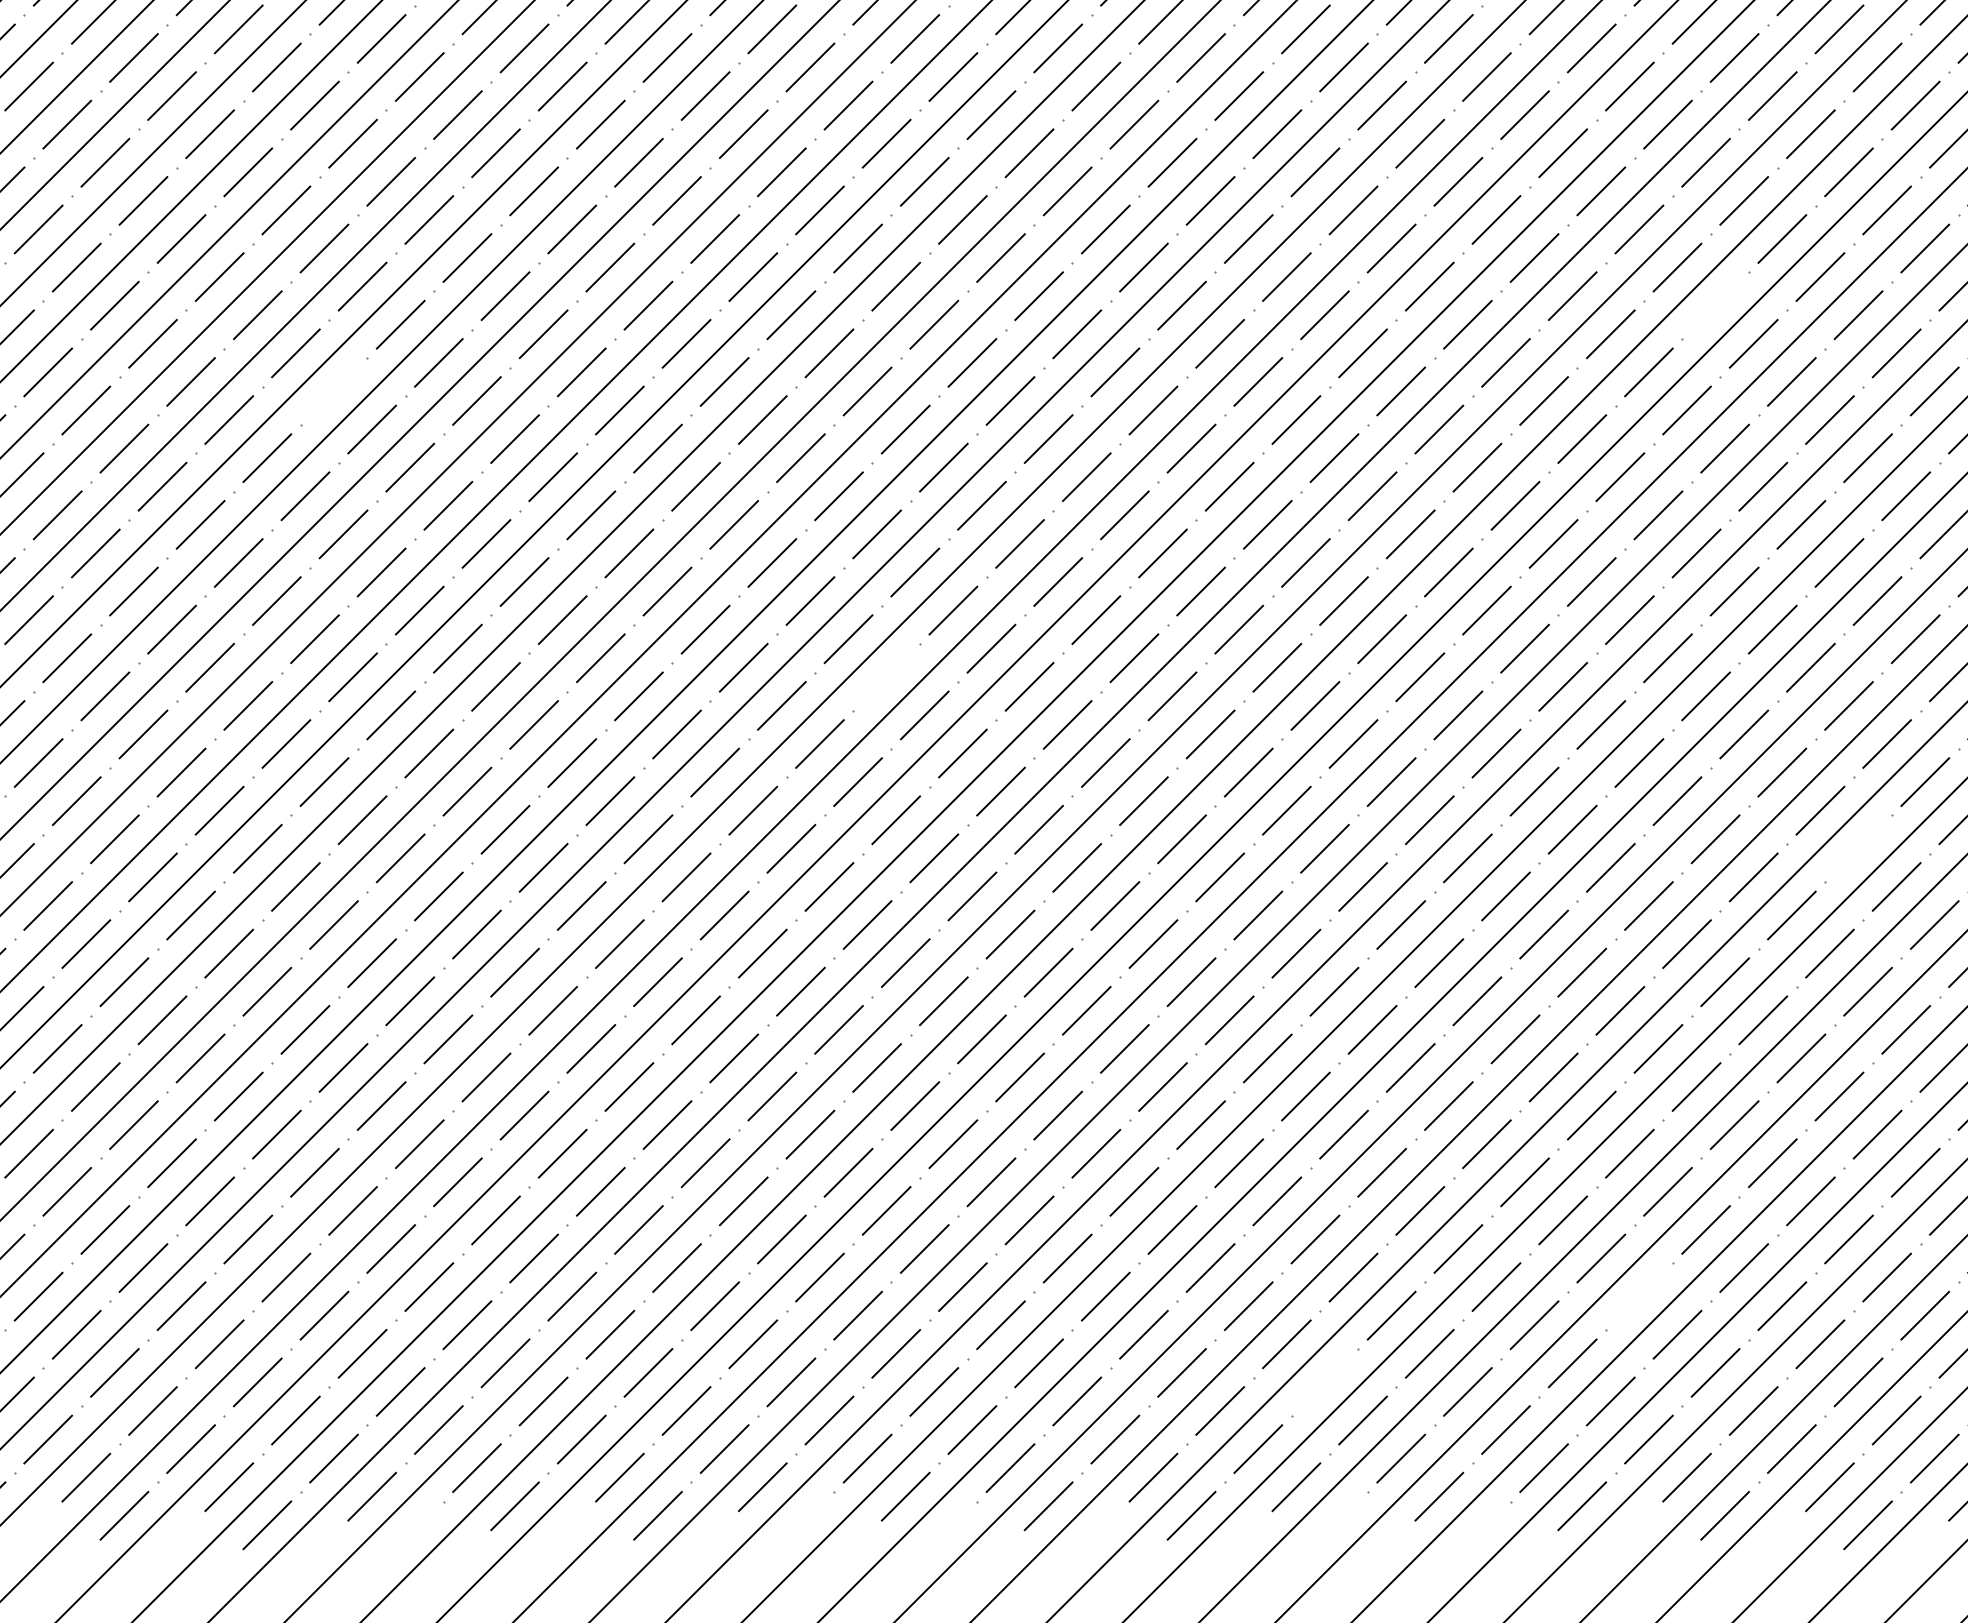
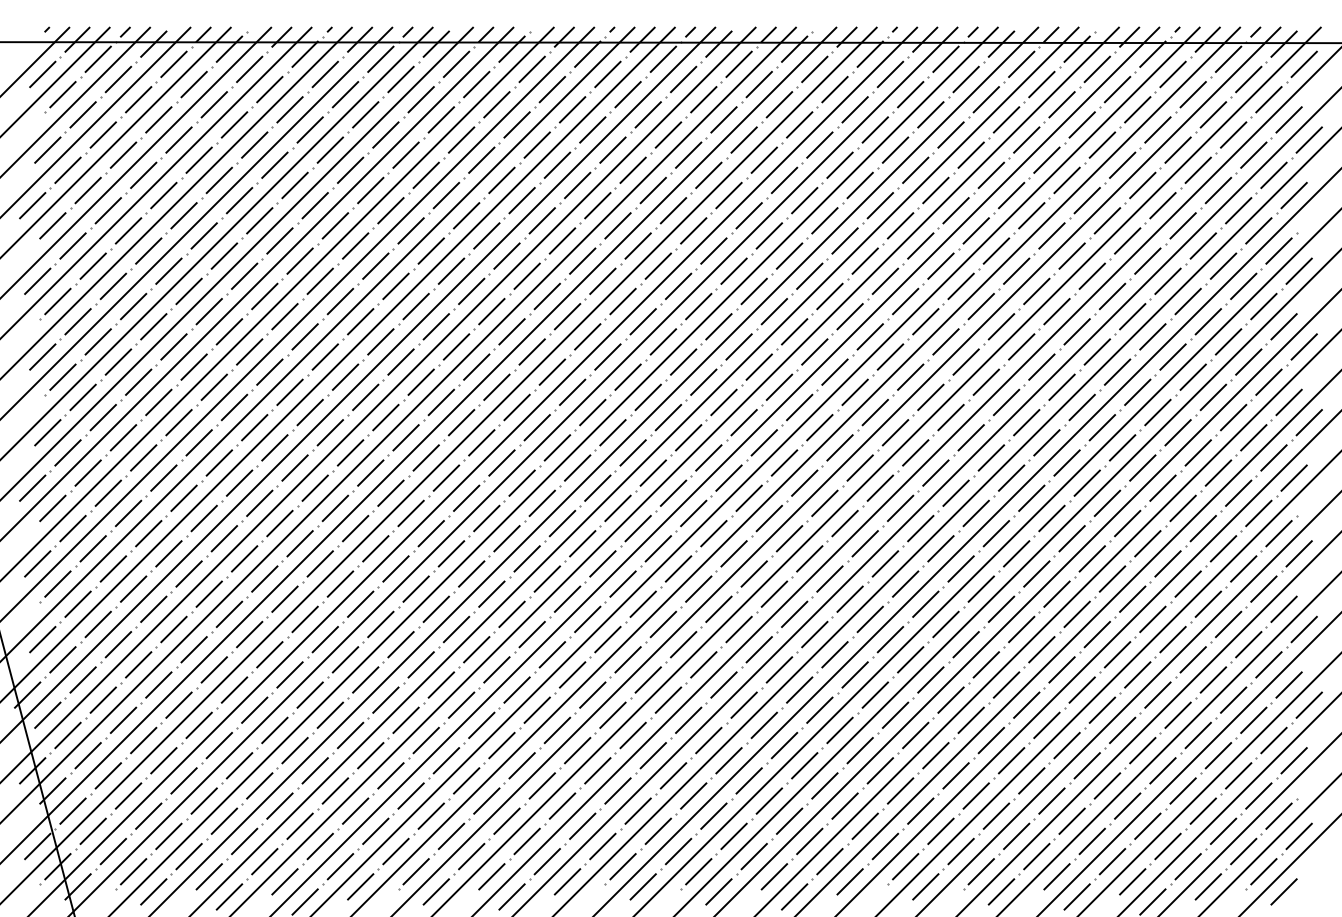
line: (1714, 304) -> (1071, 255), added
line: (334, 391) -> (340, 301), added
line: (885, 676) -> (632, 452), added
line: (1857, 848) -> (1147, 543), added
line: (1638, 1295) -> (1031, 780), added
line: (1323, 1380) -> (864, 825), added

